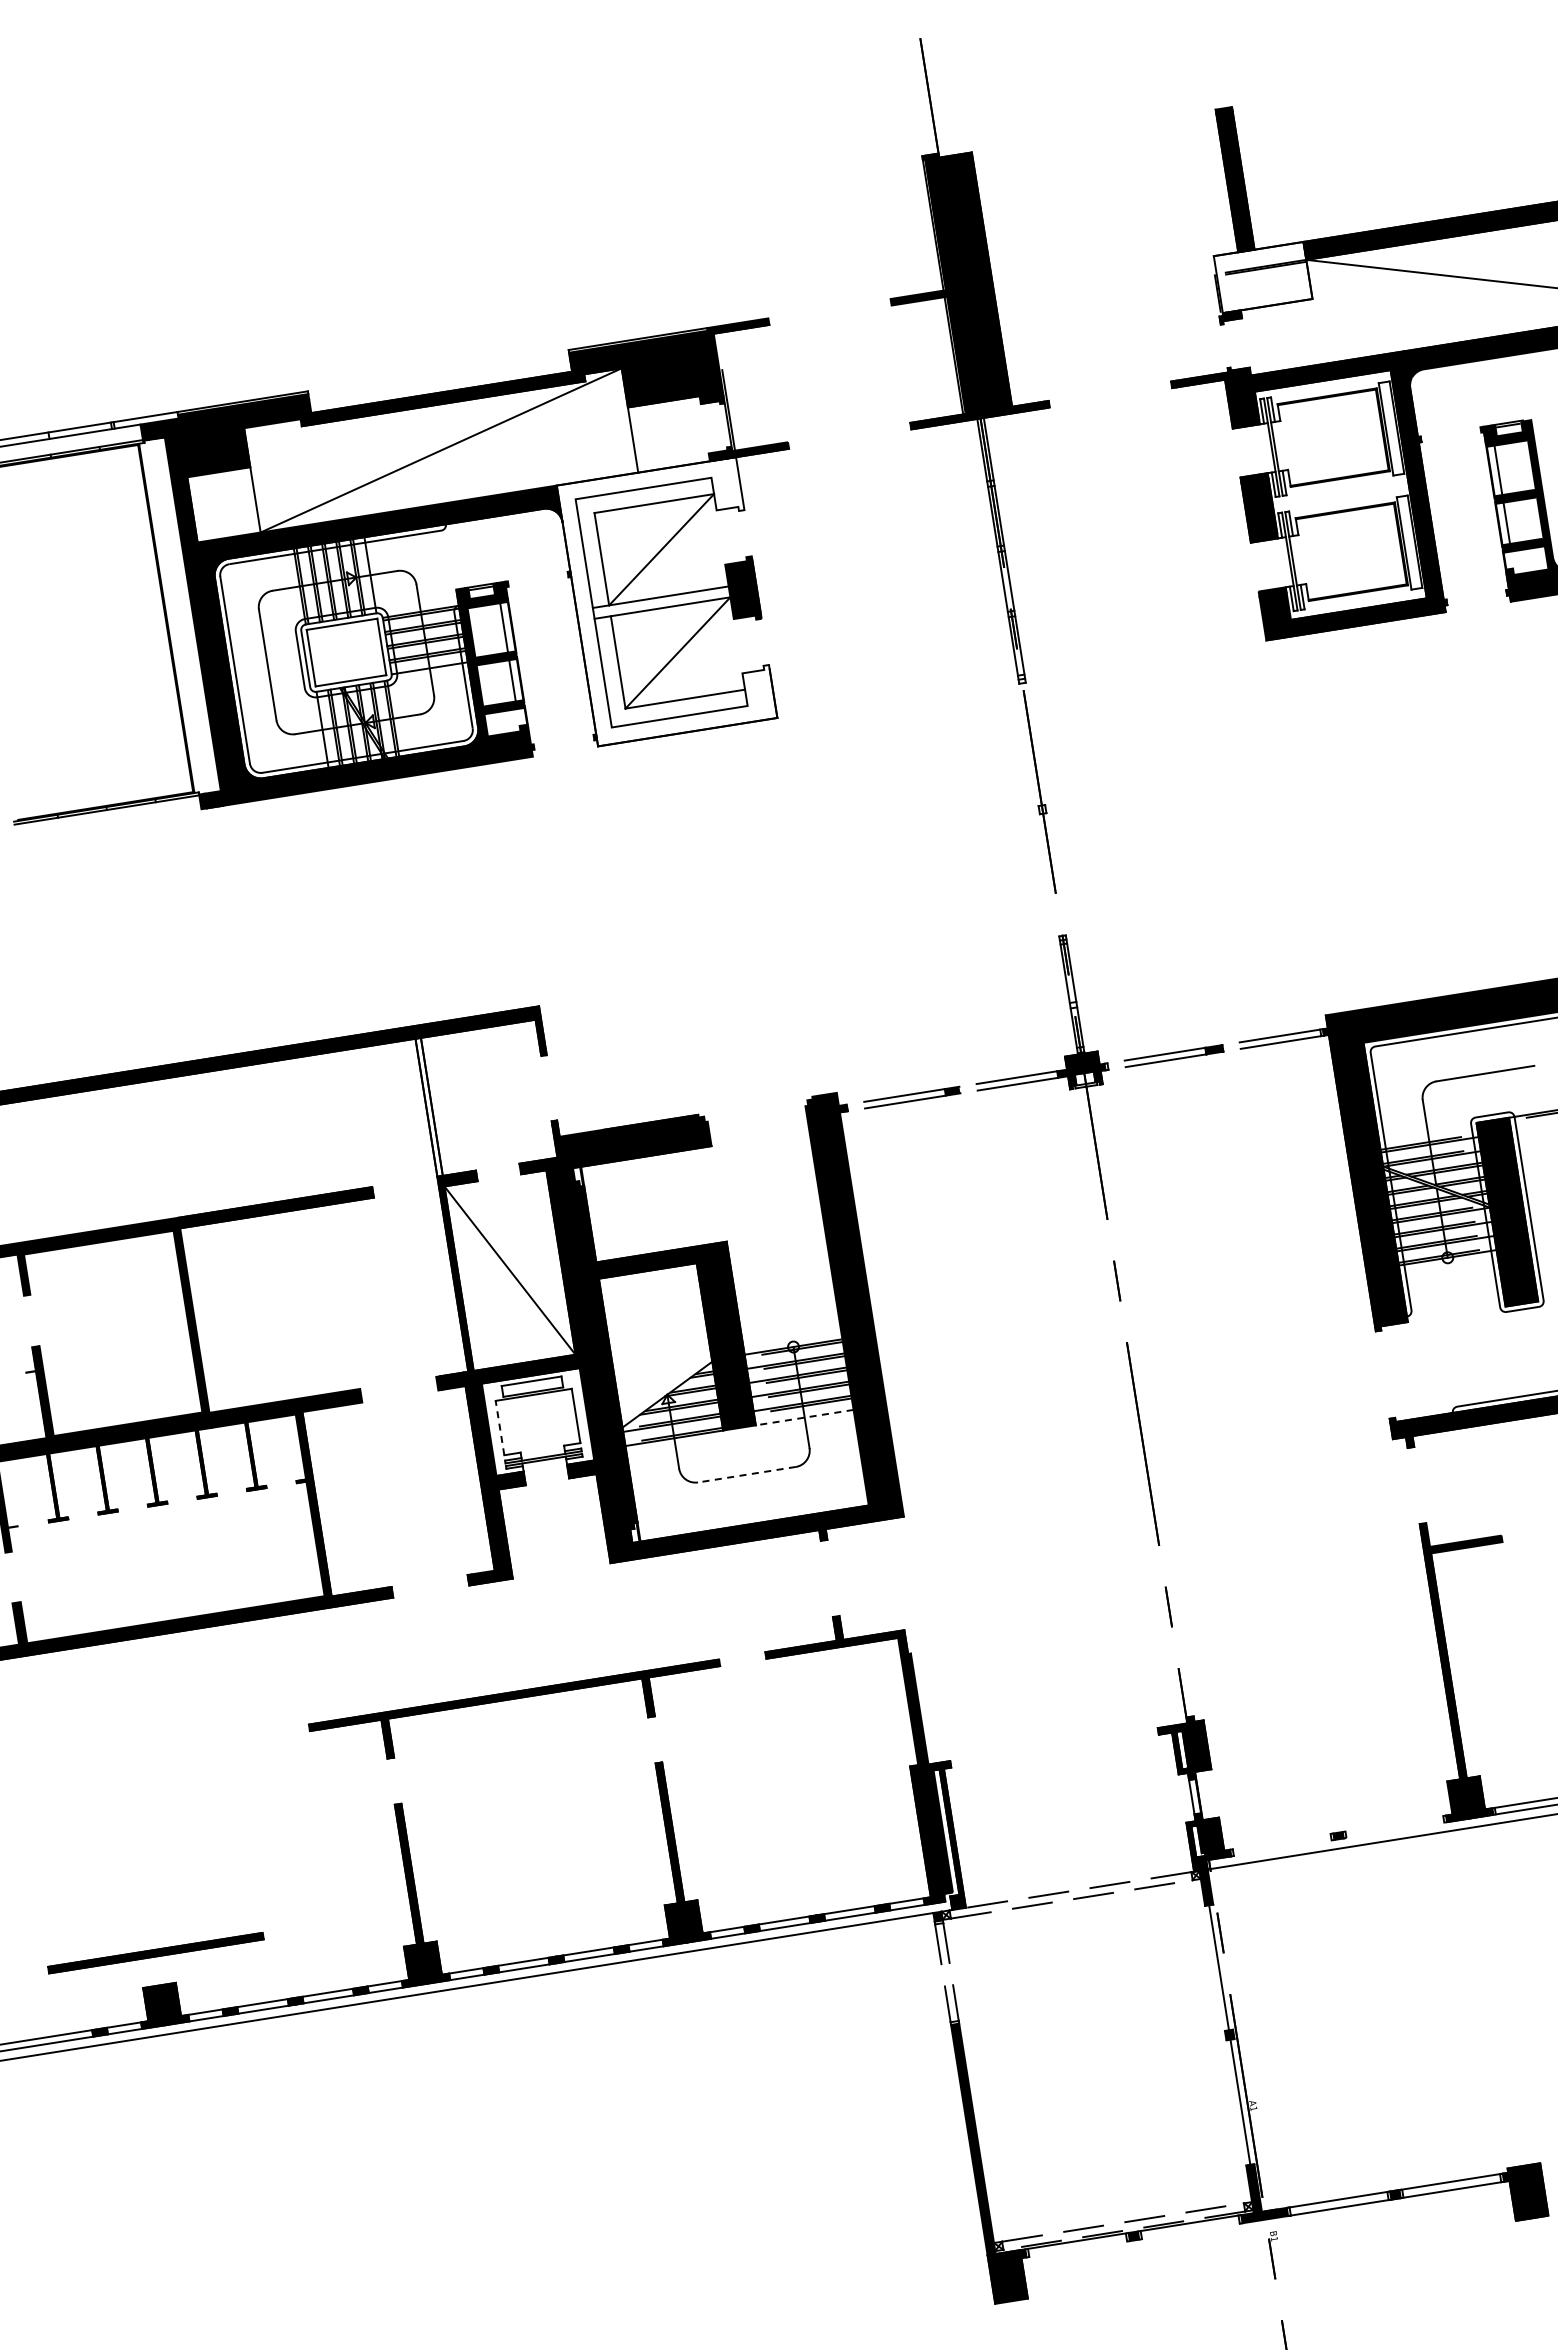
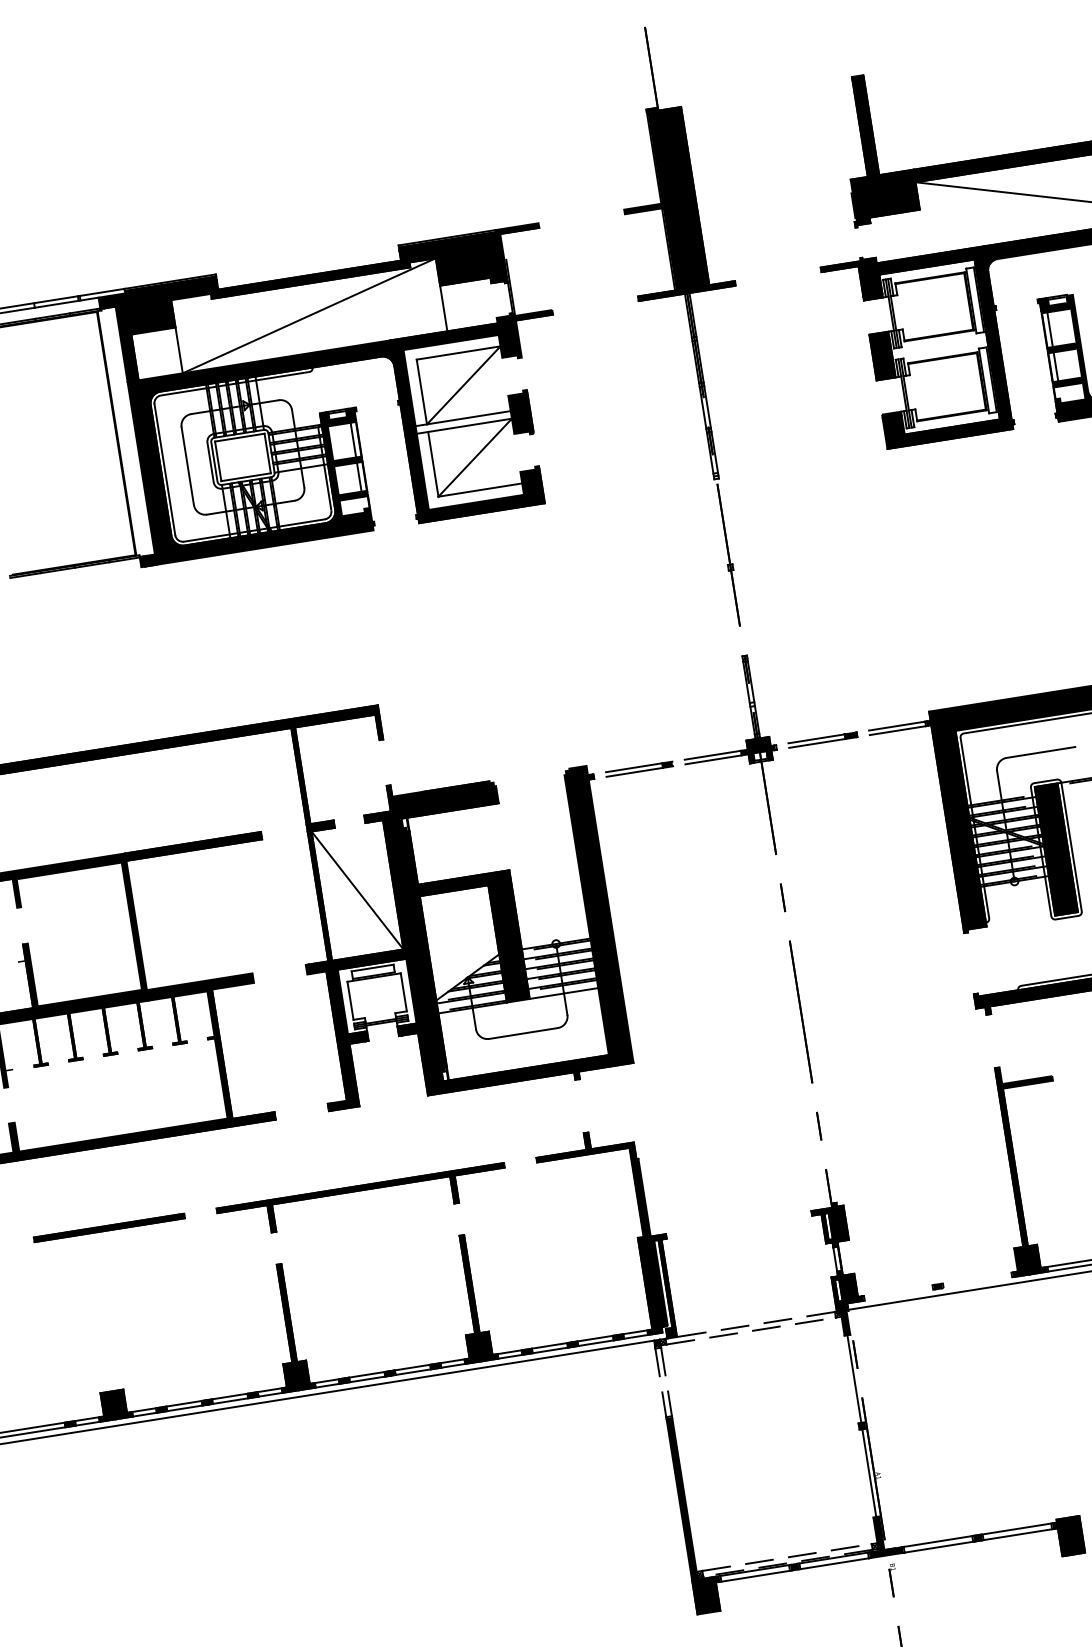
fill: (1262, 277) -> (884, 194), added
fill: (666, 601) -> (467, 421), added
fill: (428, 1106) -> (300, 775), added
line: (804, 1417) -> (563, 993), dashed -> solid
line: (500, 1428) -> (350, 1001), dashed -> solid
line: (746, 1474) -> (523, 1033), dashed -> solid
part: (155, 1953) -> (109, 1228), moved
line: (1190, 2231) -> (834, 1563), added
line: (1078, 2249) -> (755, 1576), added

